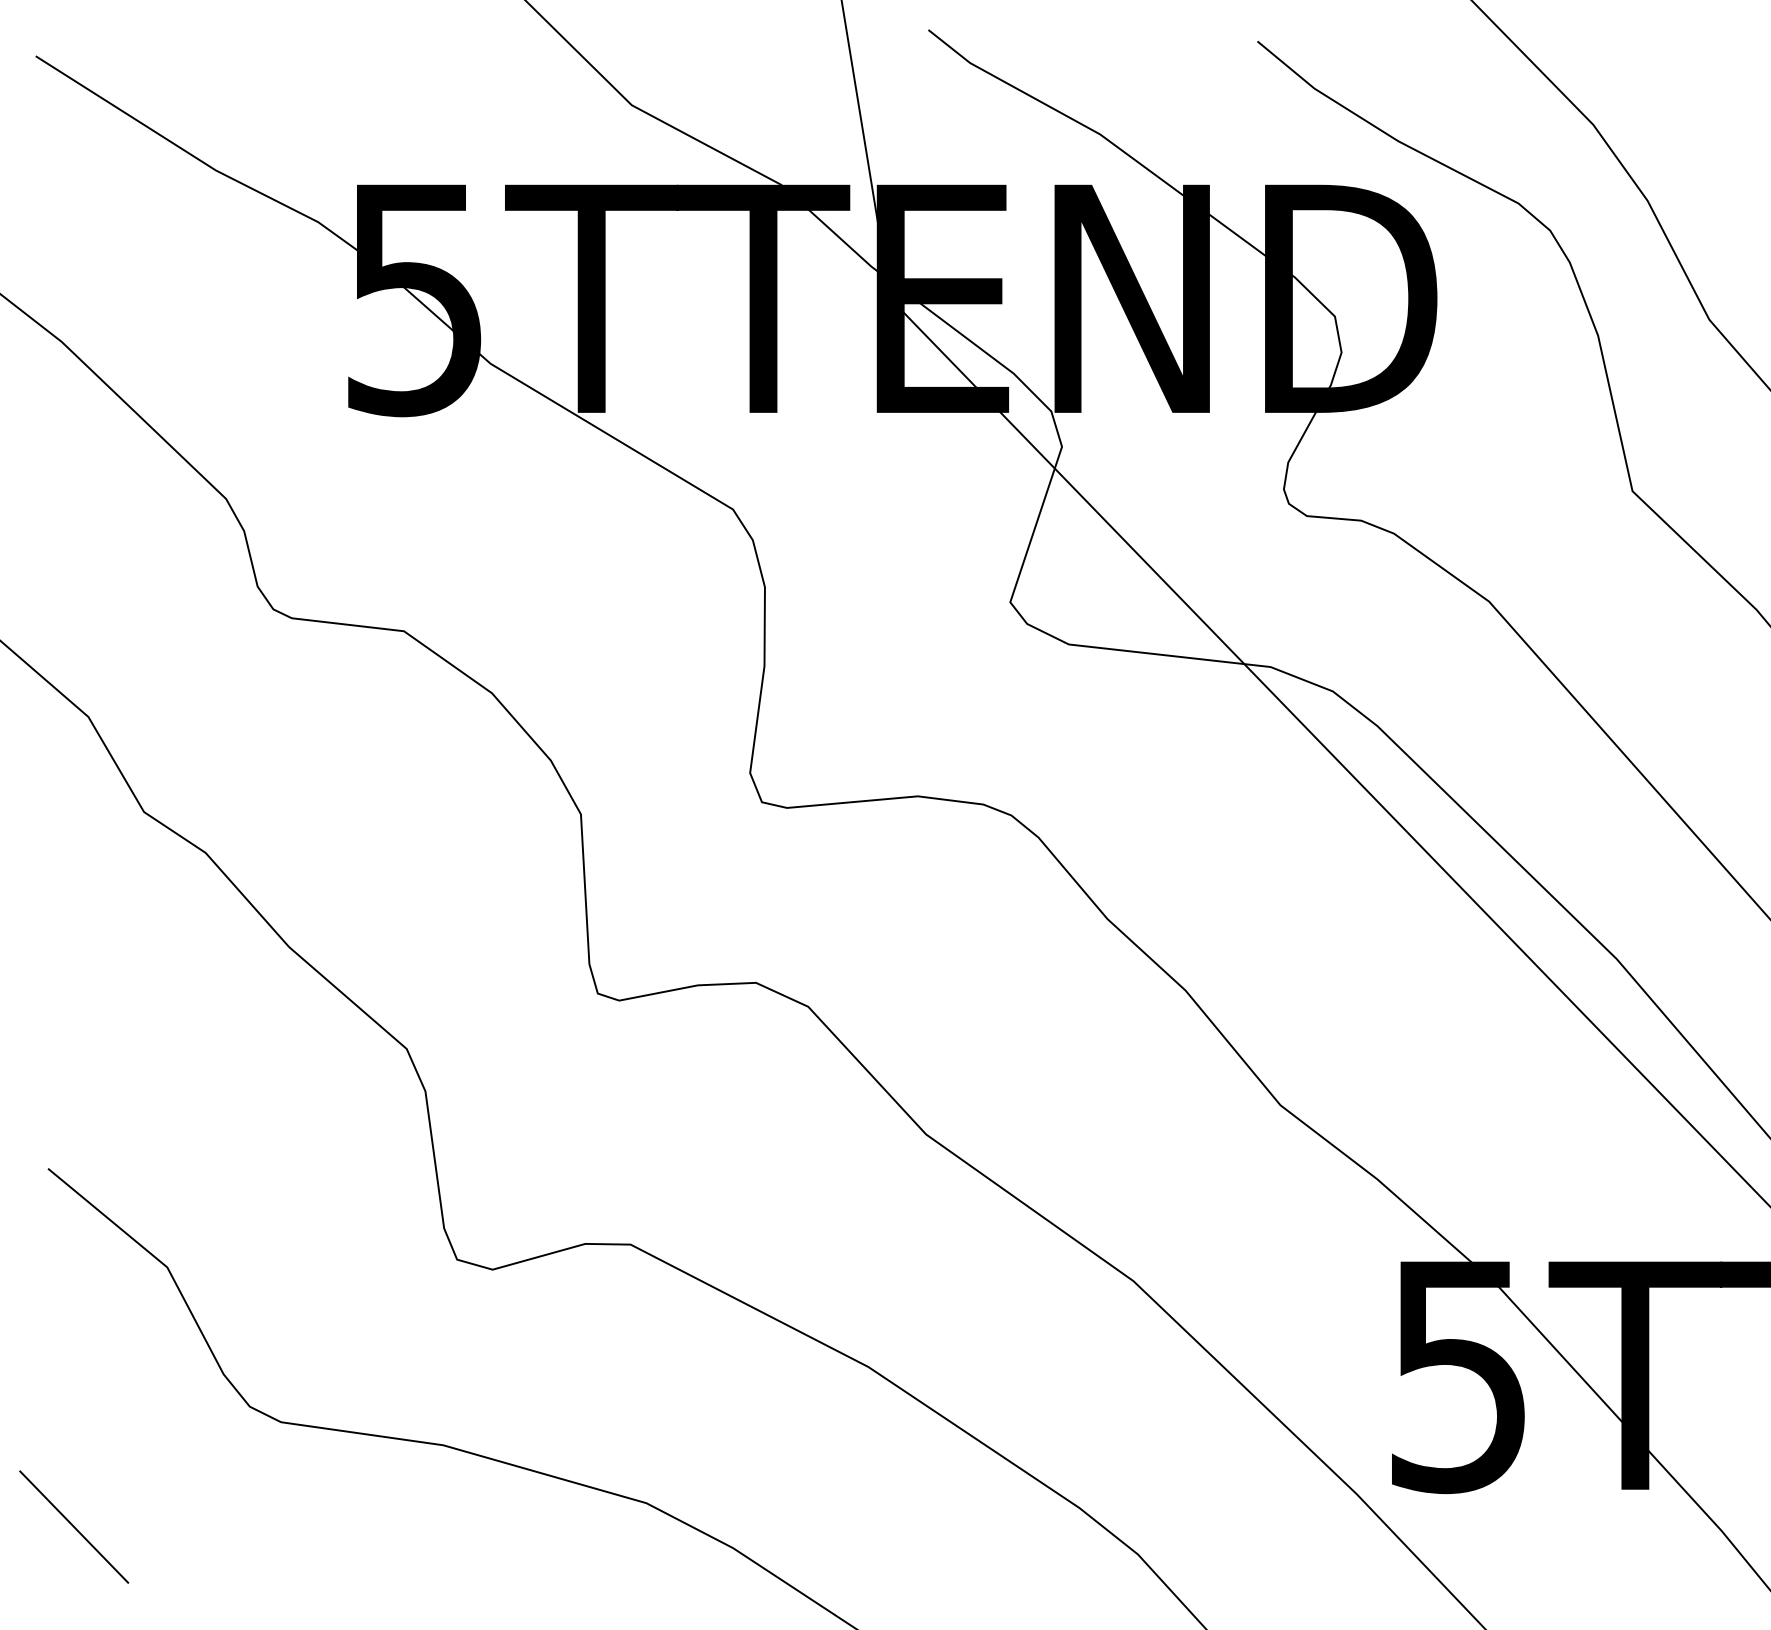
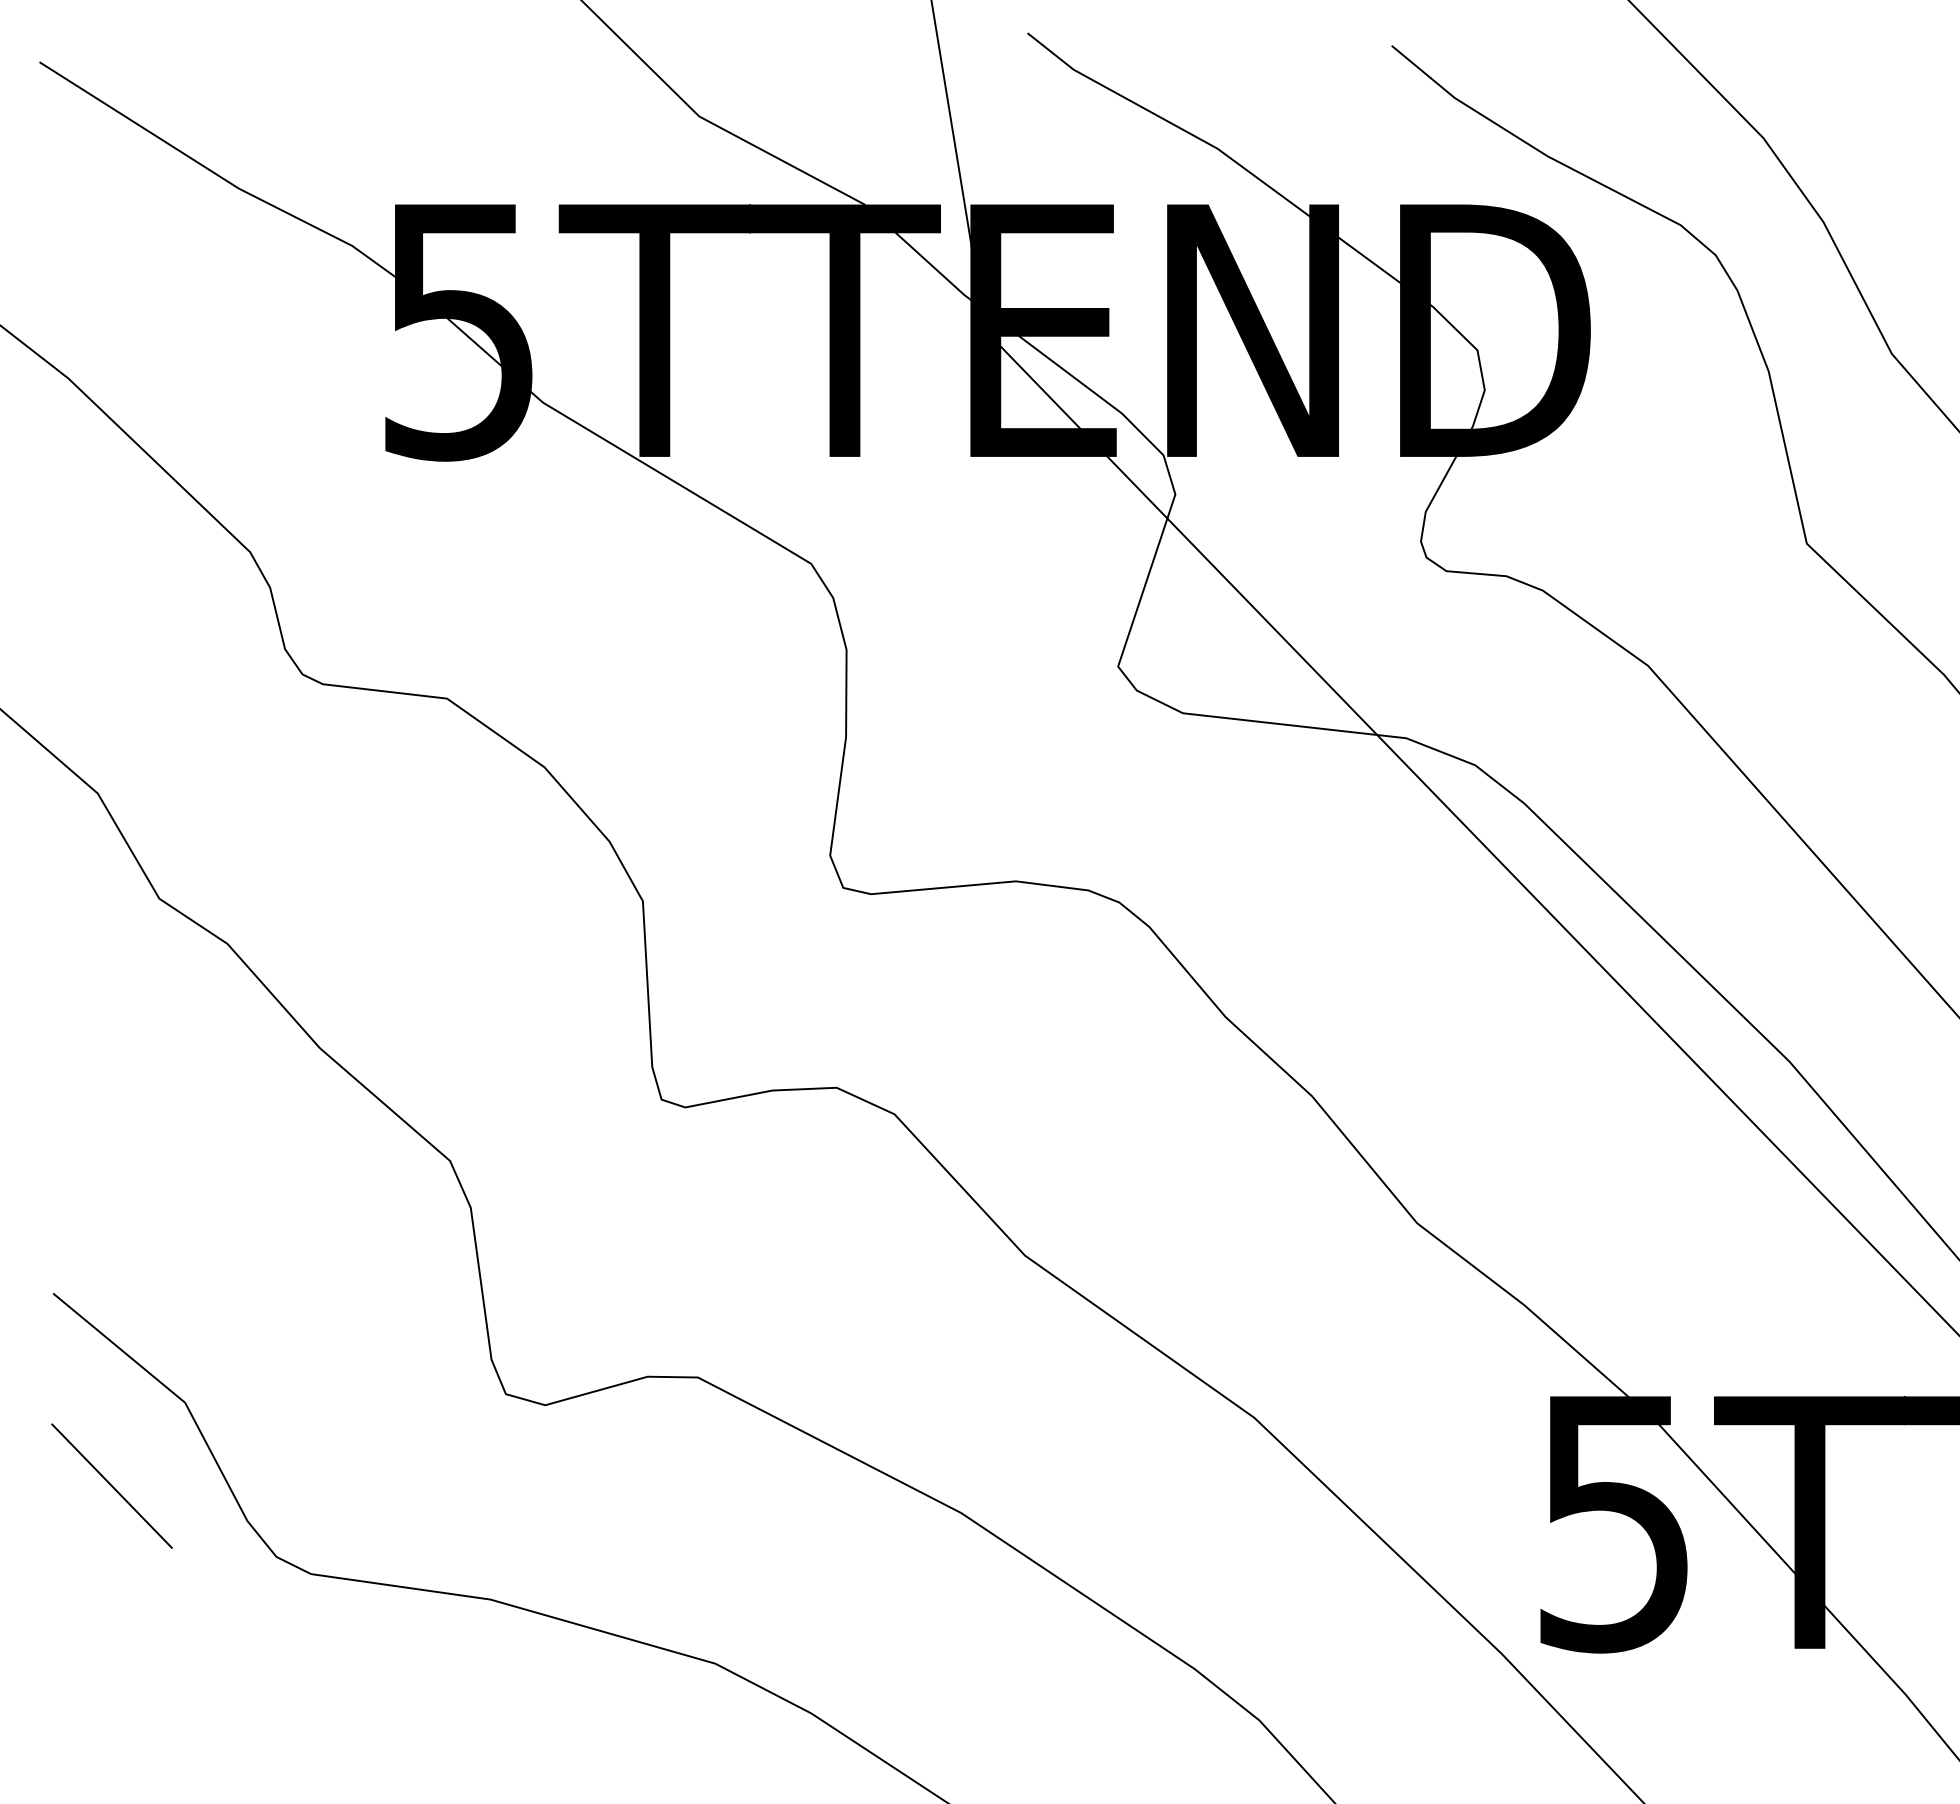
line: (73, 1526) -> (111, 1485), moved

